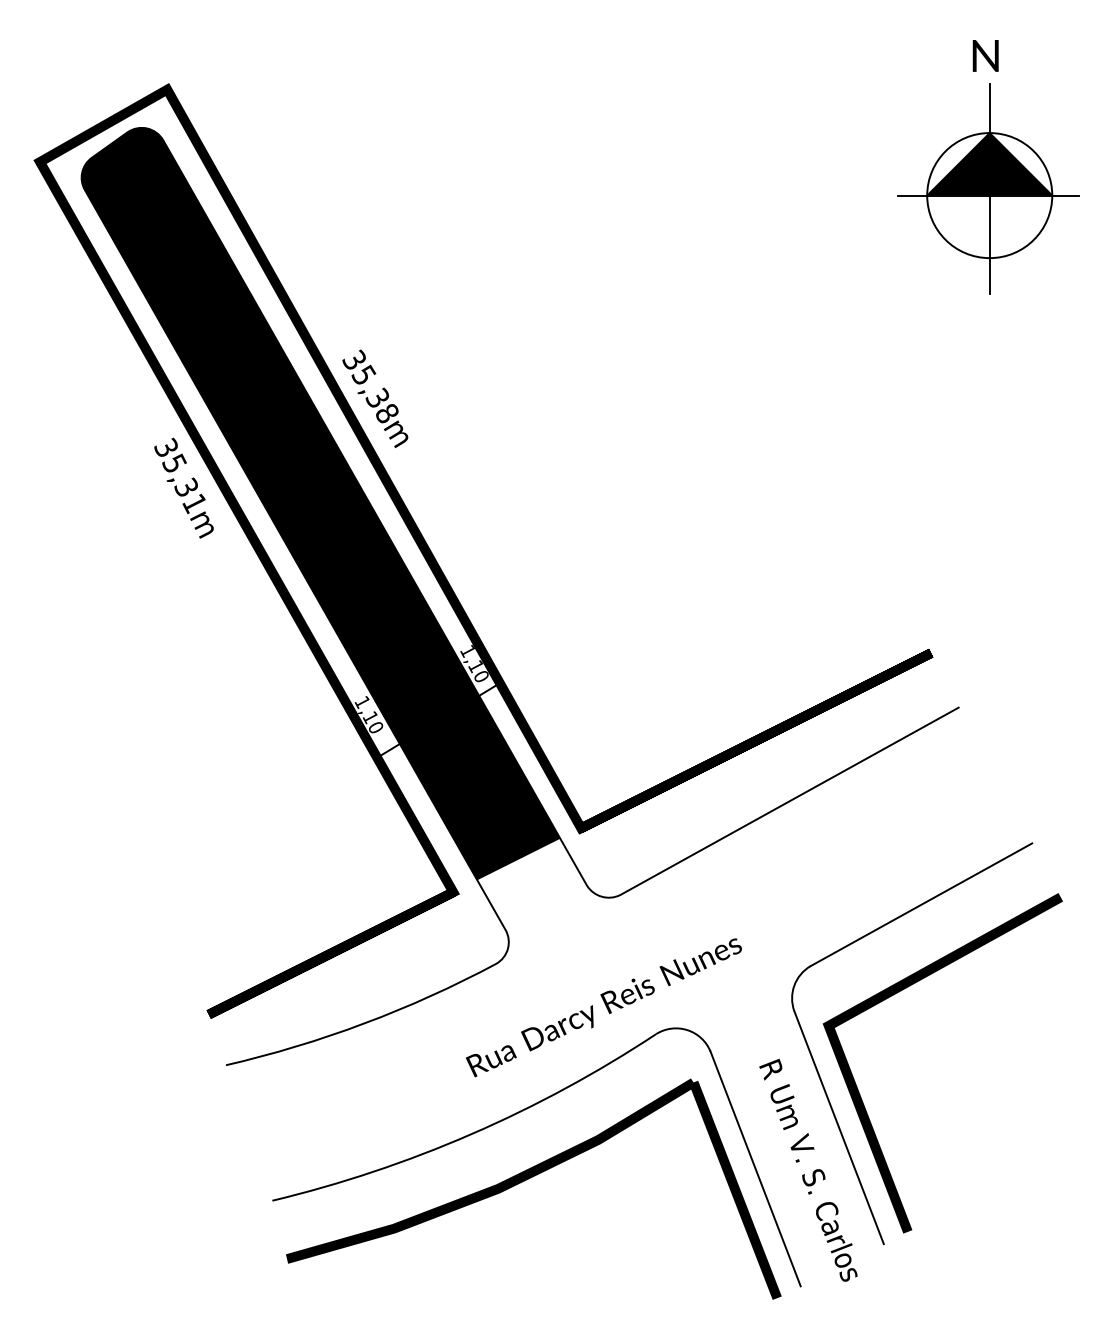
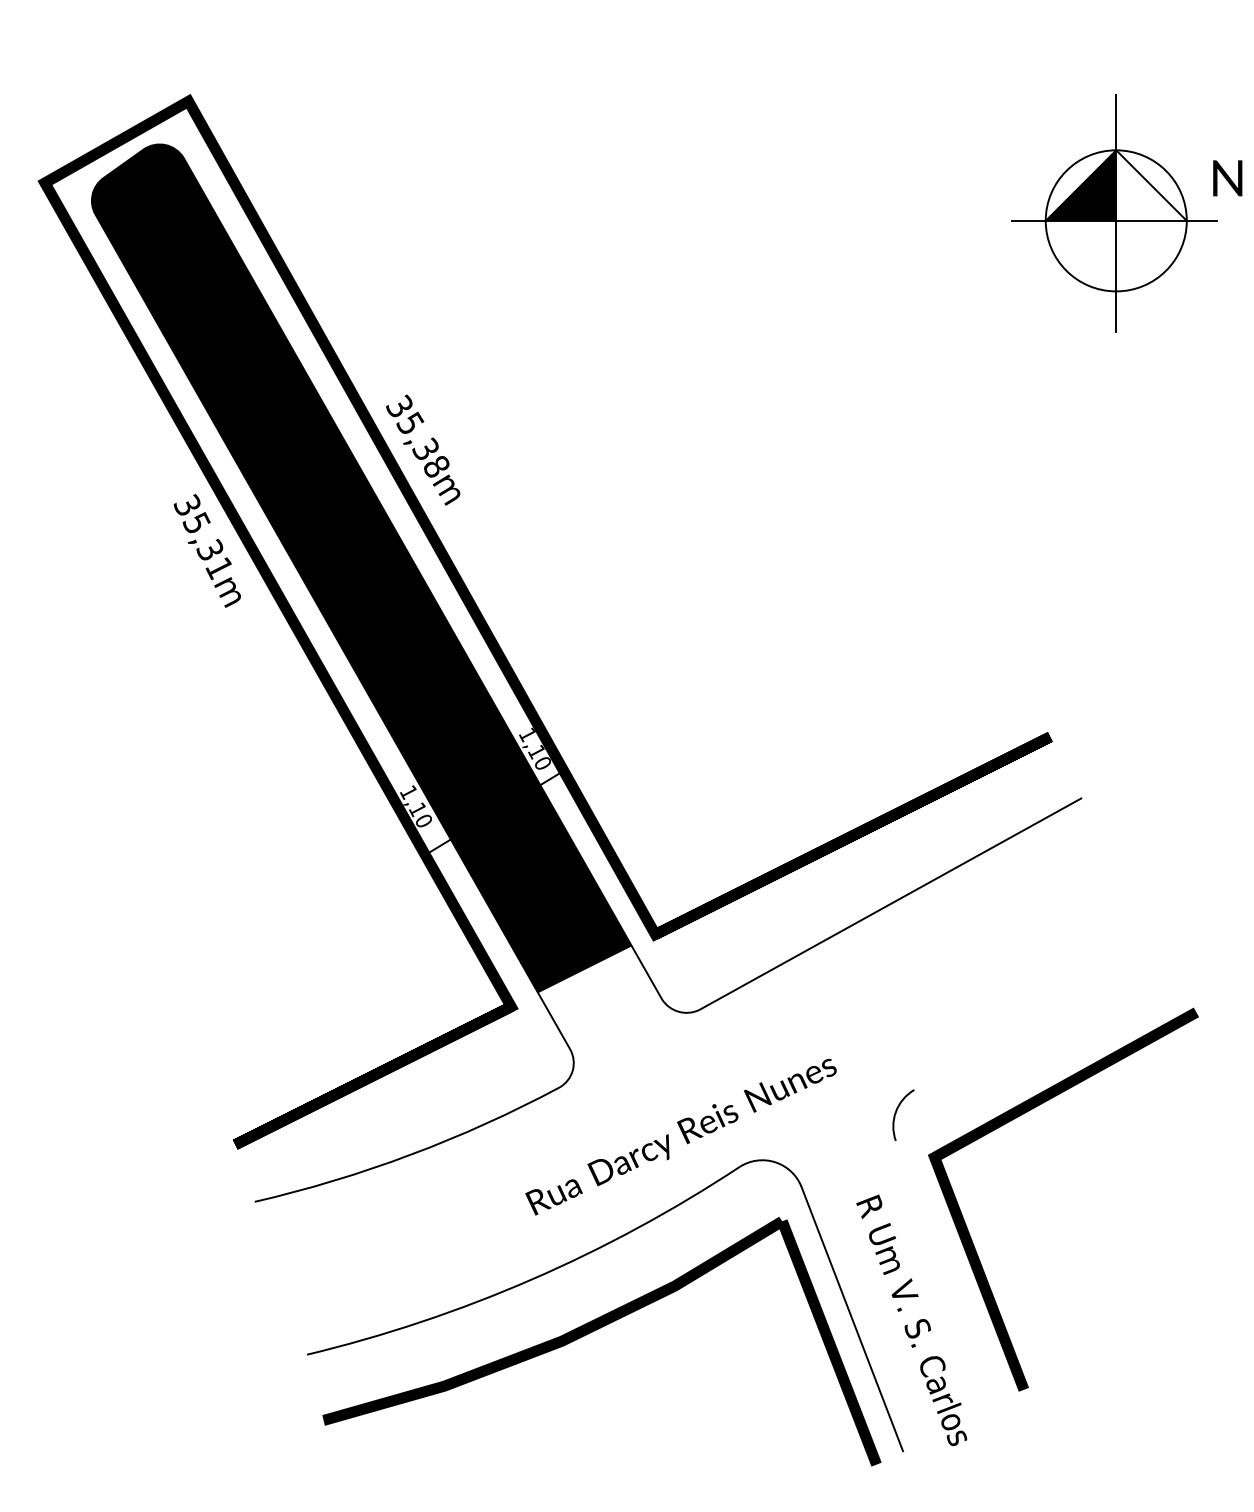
text: (985, 56) -> (1227, 178), moved
fill: (1020, 164) -> (1151, 185), removed
line: (921, 904) -> (1039, 1020), removed
line: (838, 1126) -> (945, 1271), removed

